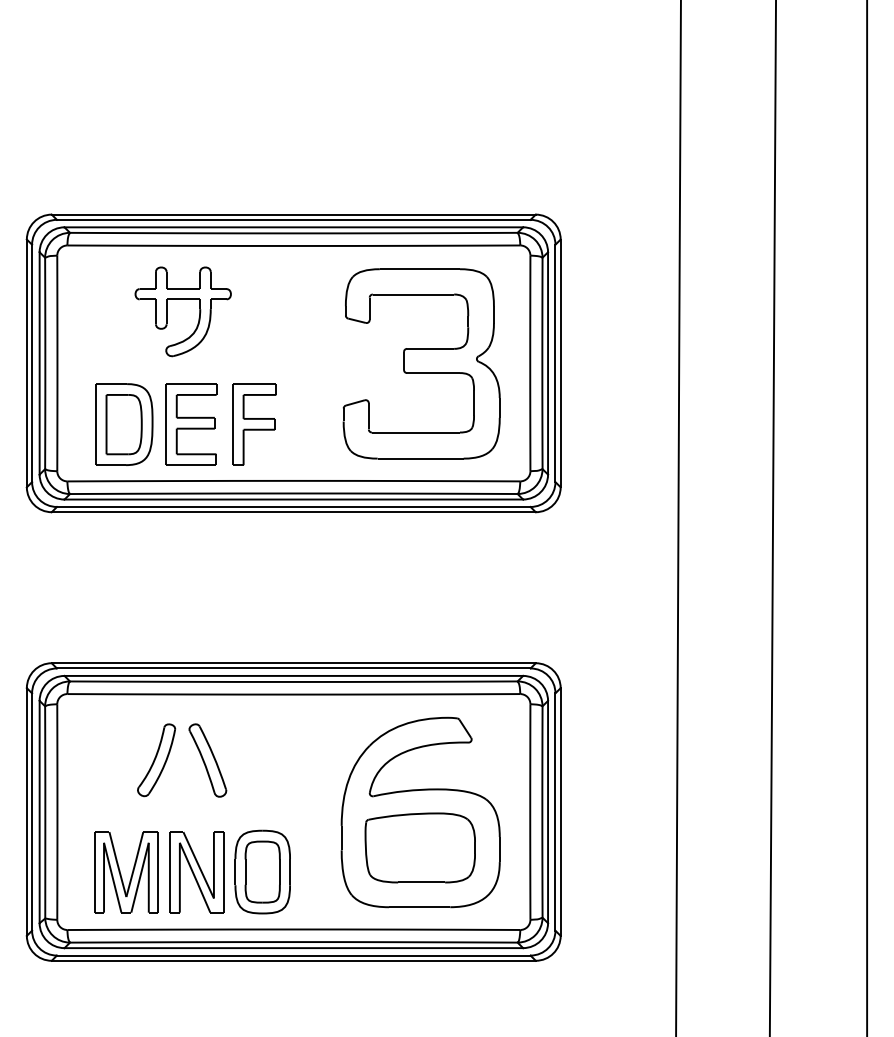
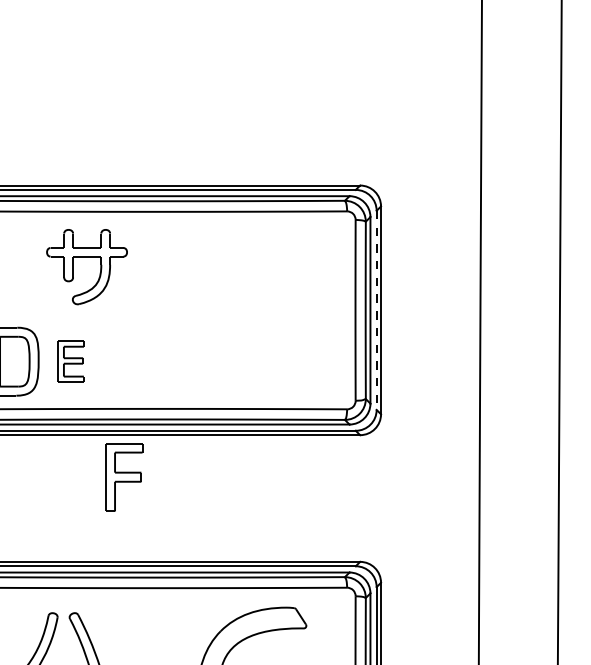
part: (182, 299) -> (86, 256), moved
part: (421, 363) -> (264, 310), removed
line: (555, 363) -> (376, 310), solid -> dashed
part: (191, 424) -> (71, 361), size x0.6
part: (254, 424) -> (124, 477), moved

